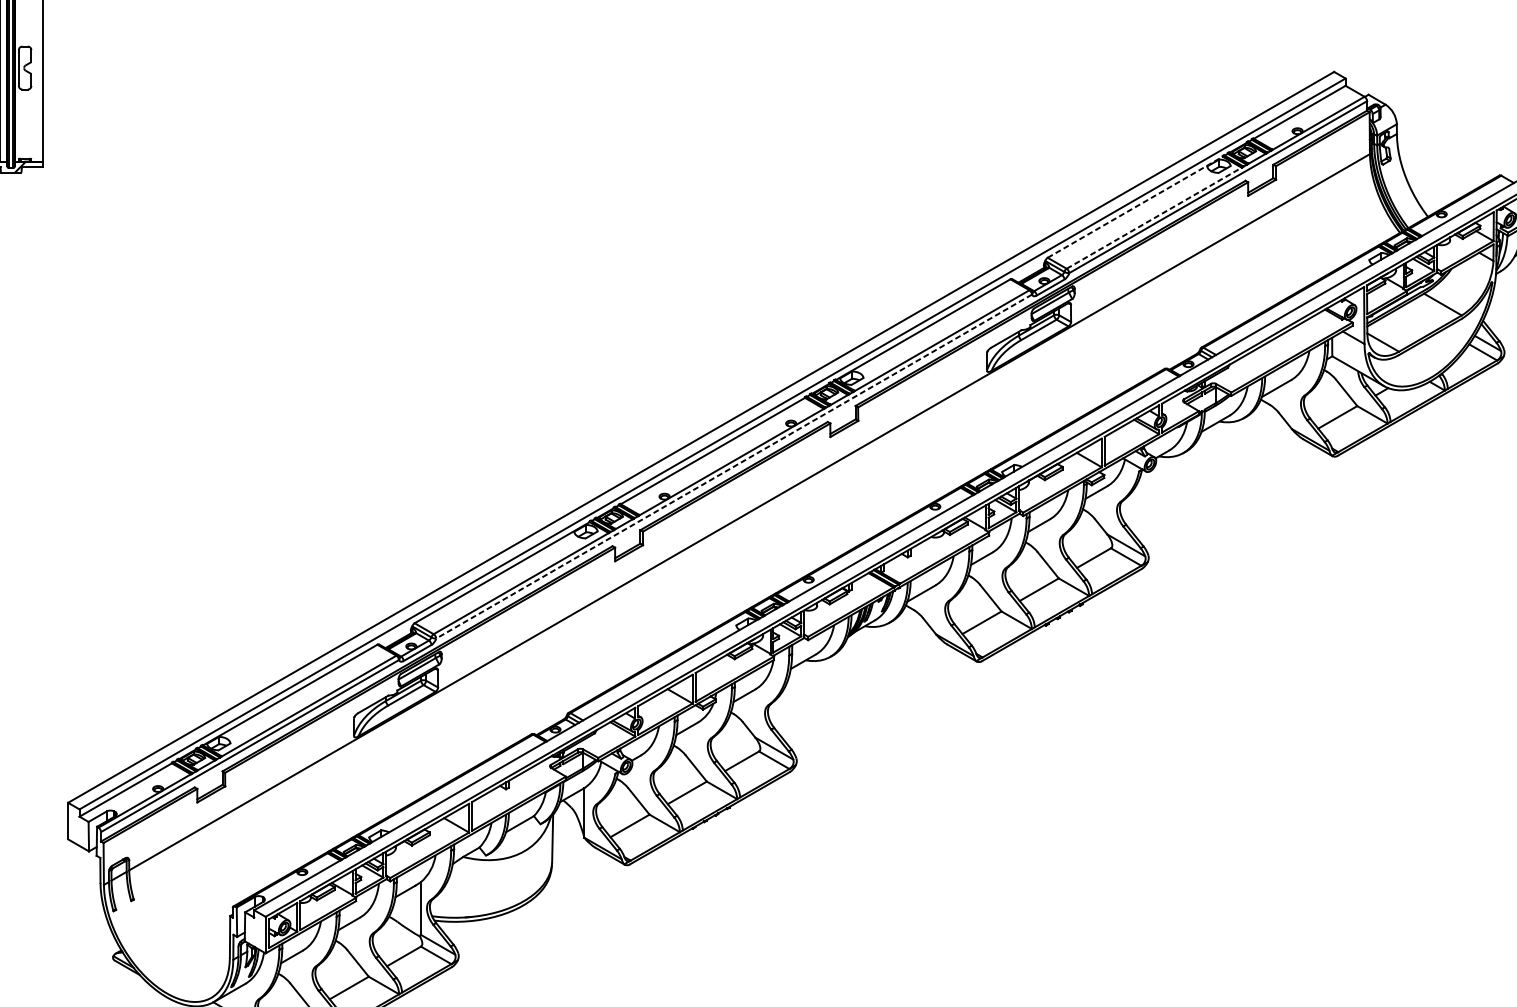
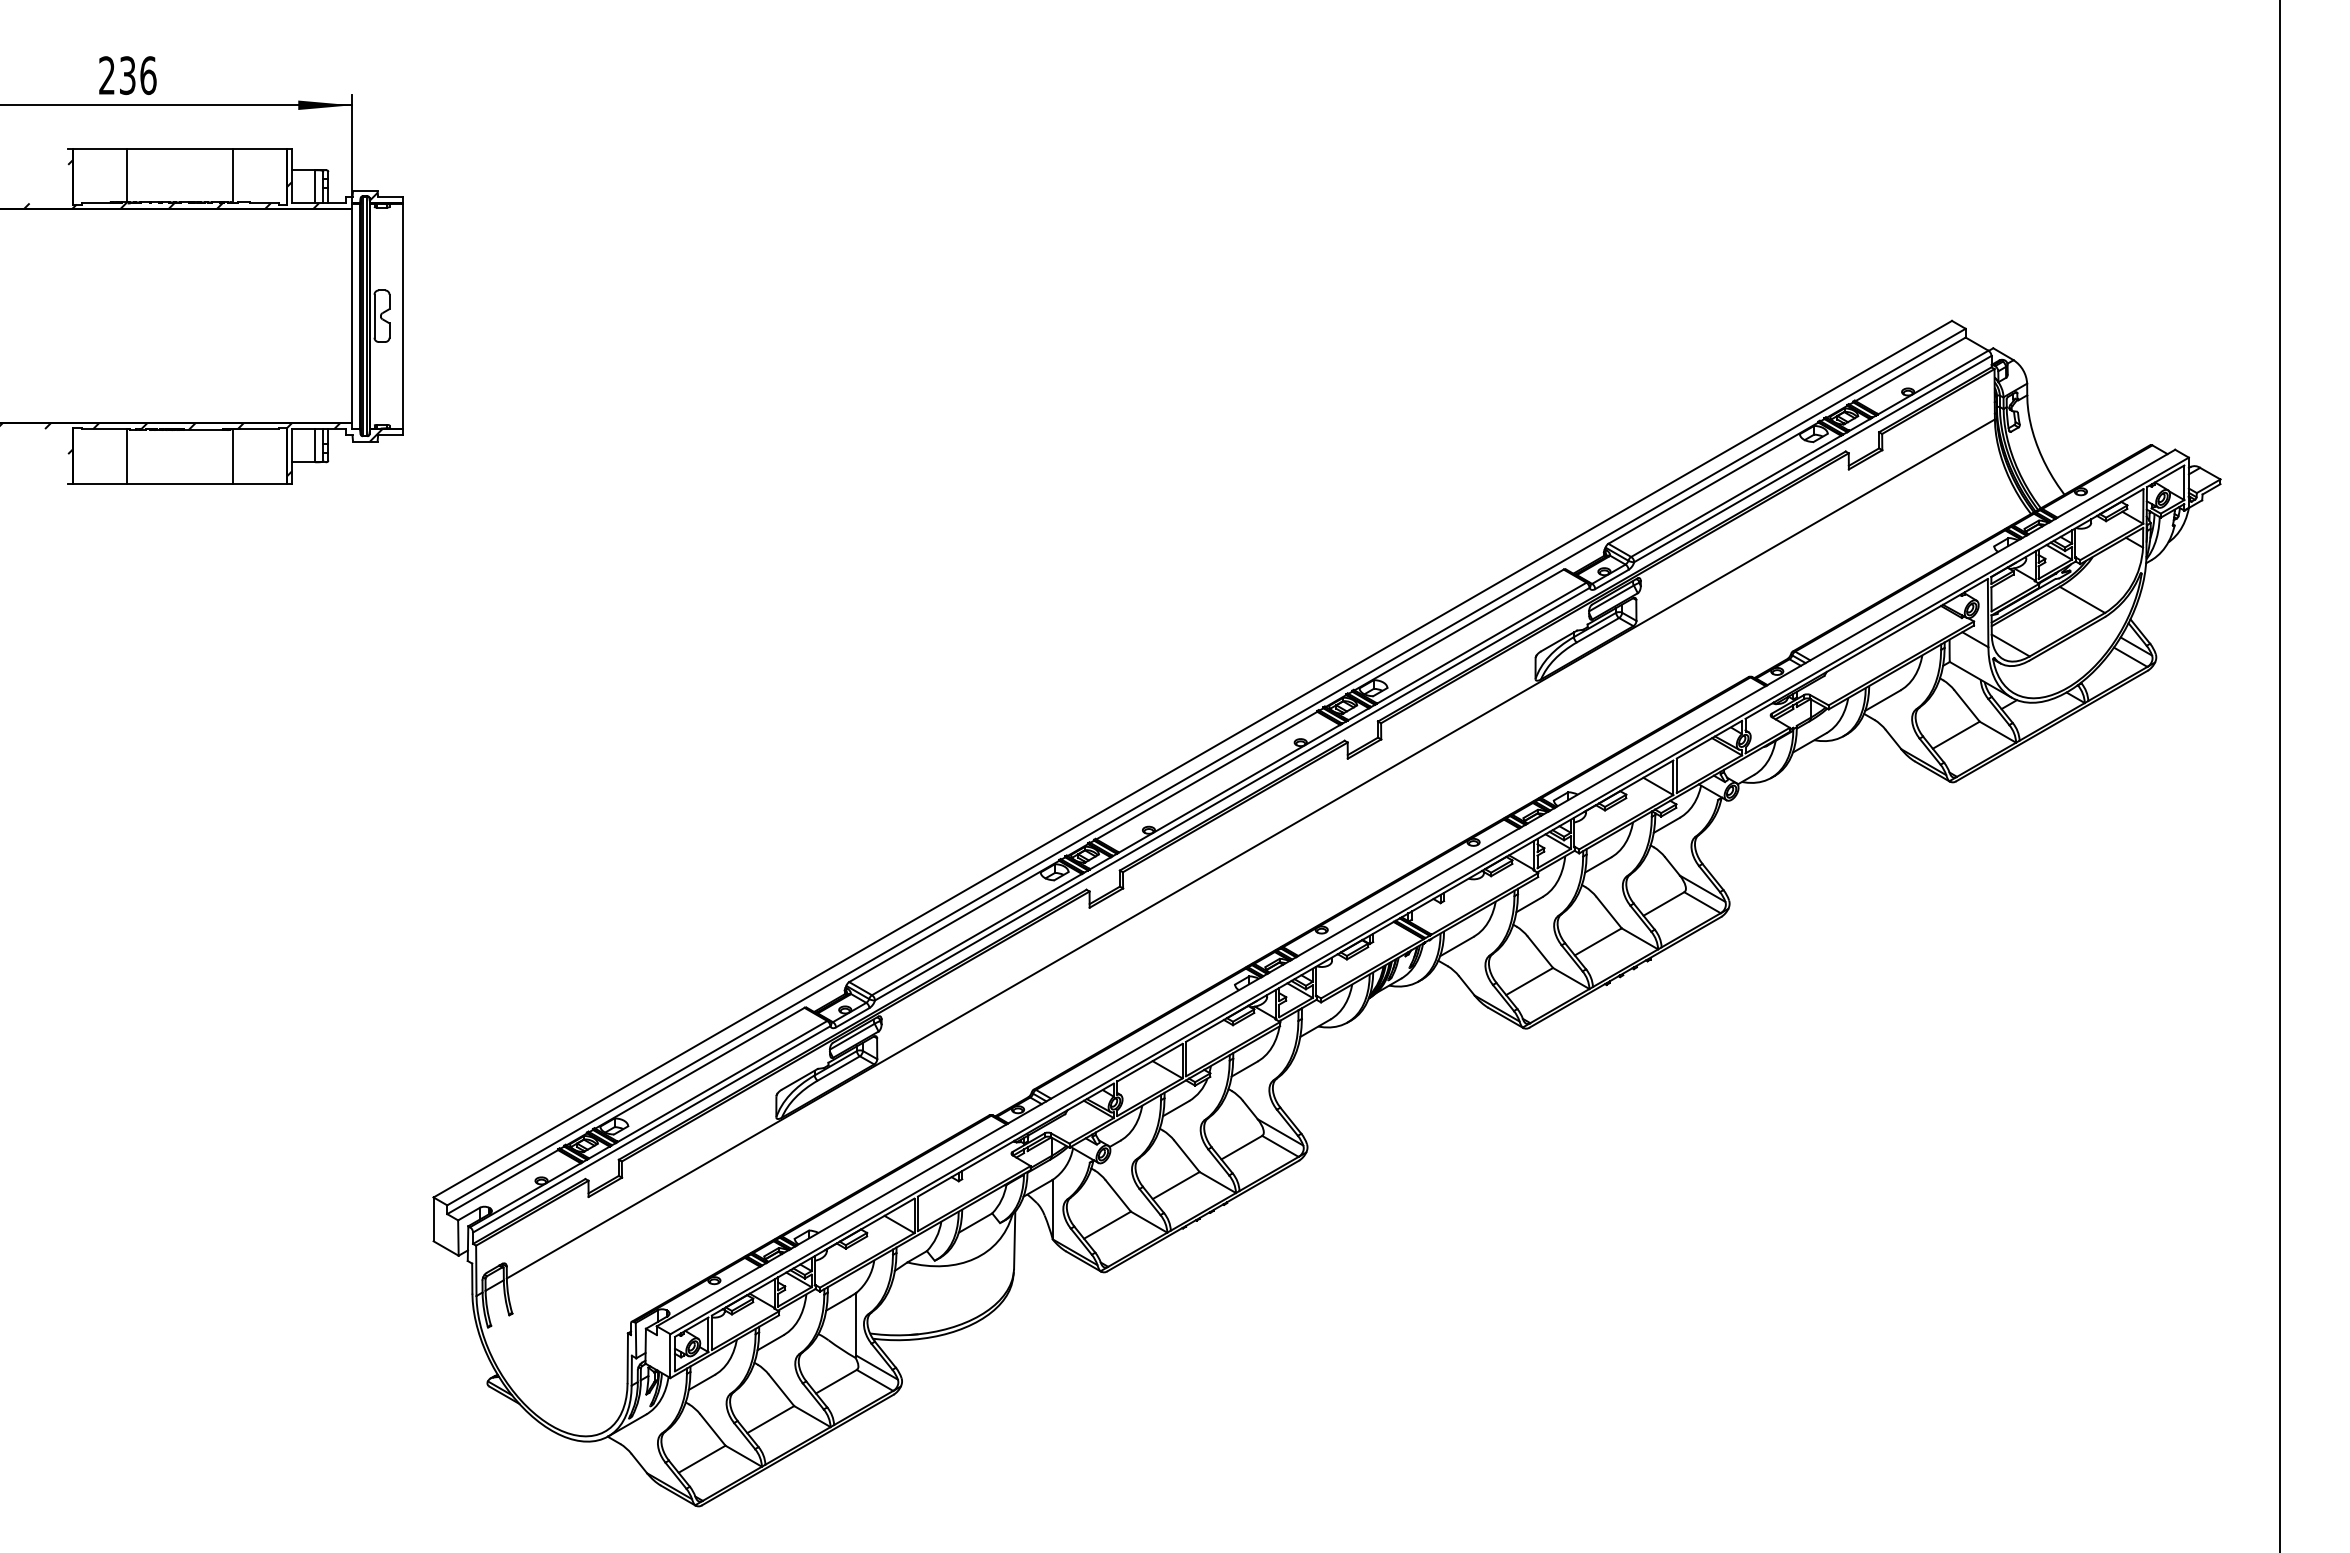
line: (1135, 206) -> (1713, 482), dashed -> solid
line: (1154, 218) -> (1736, 496), dashed -> solid
line: (734, 466) -> (1232, 794), dashed -> solid

